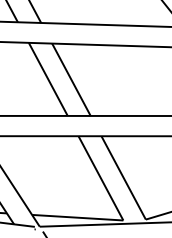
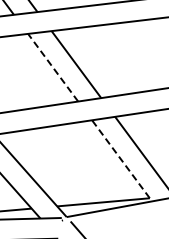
line: (48, 78) -> (53, 66), solid -> dashed
line: (100, 178) -> (120, 159), solid -> dashed

